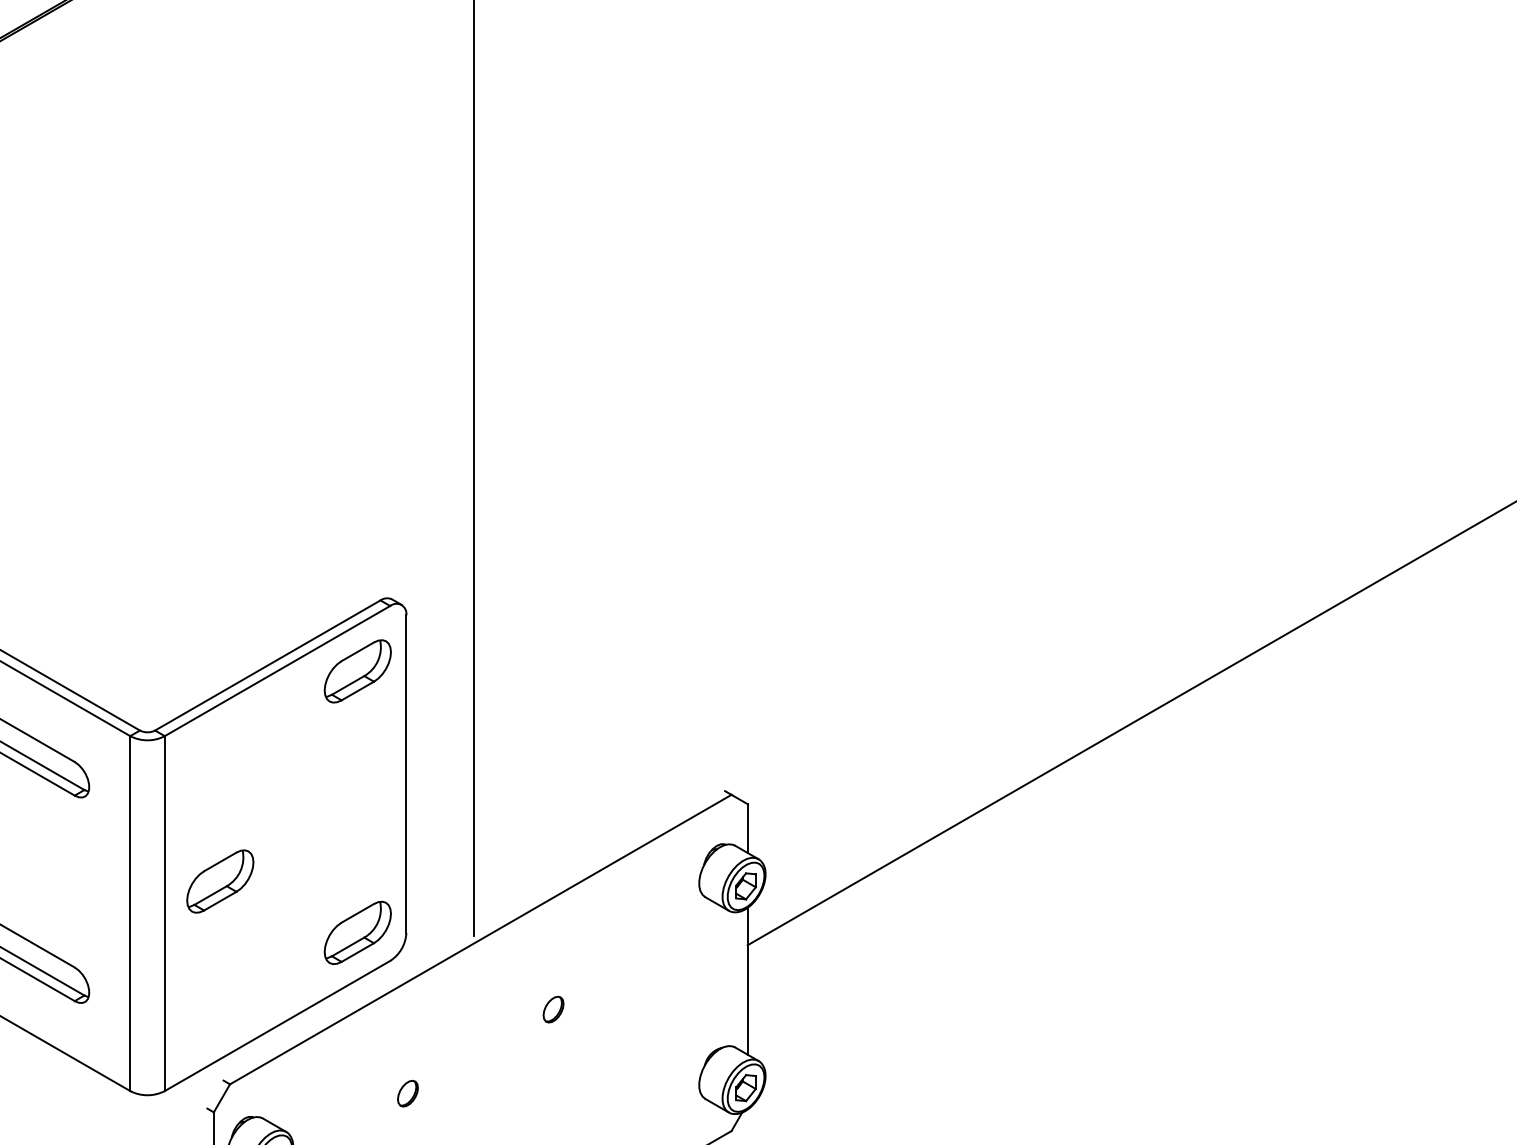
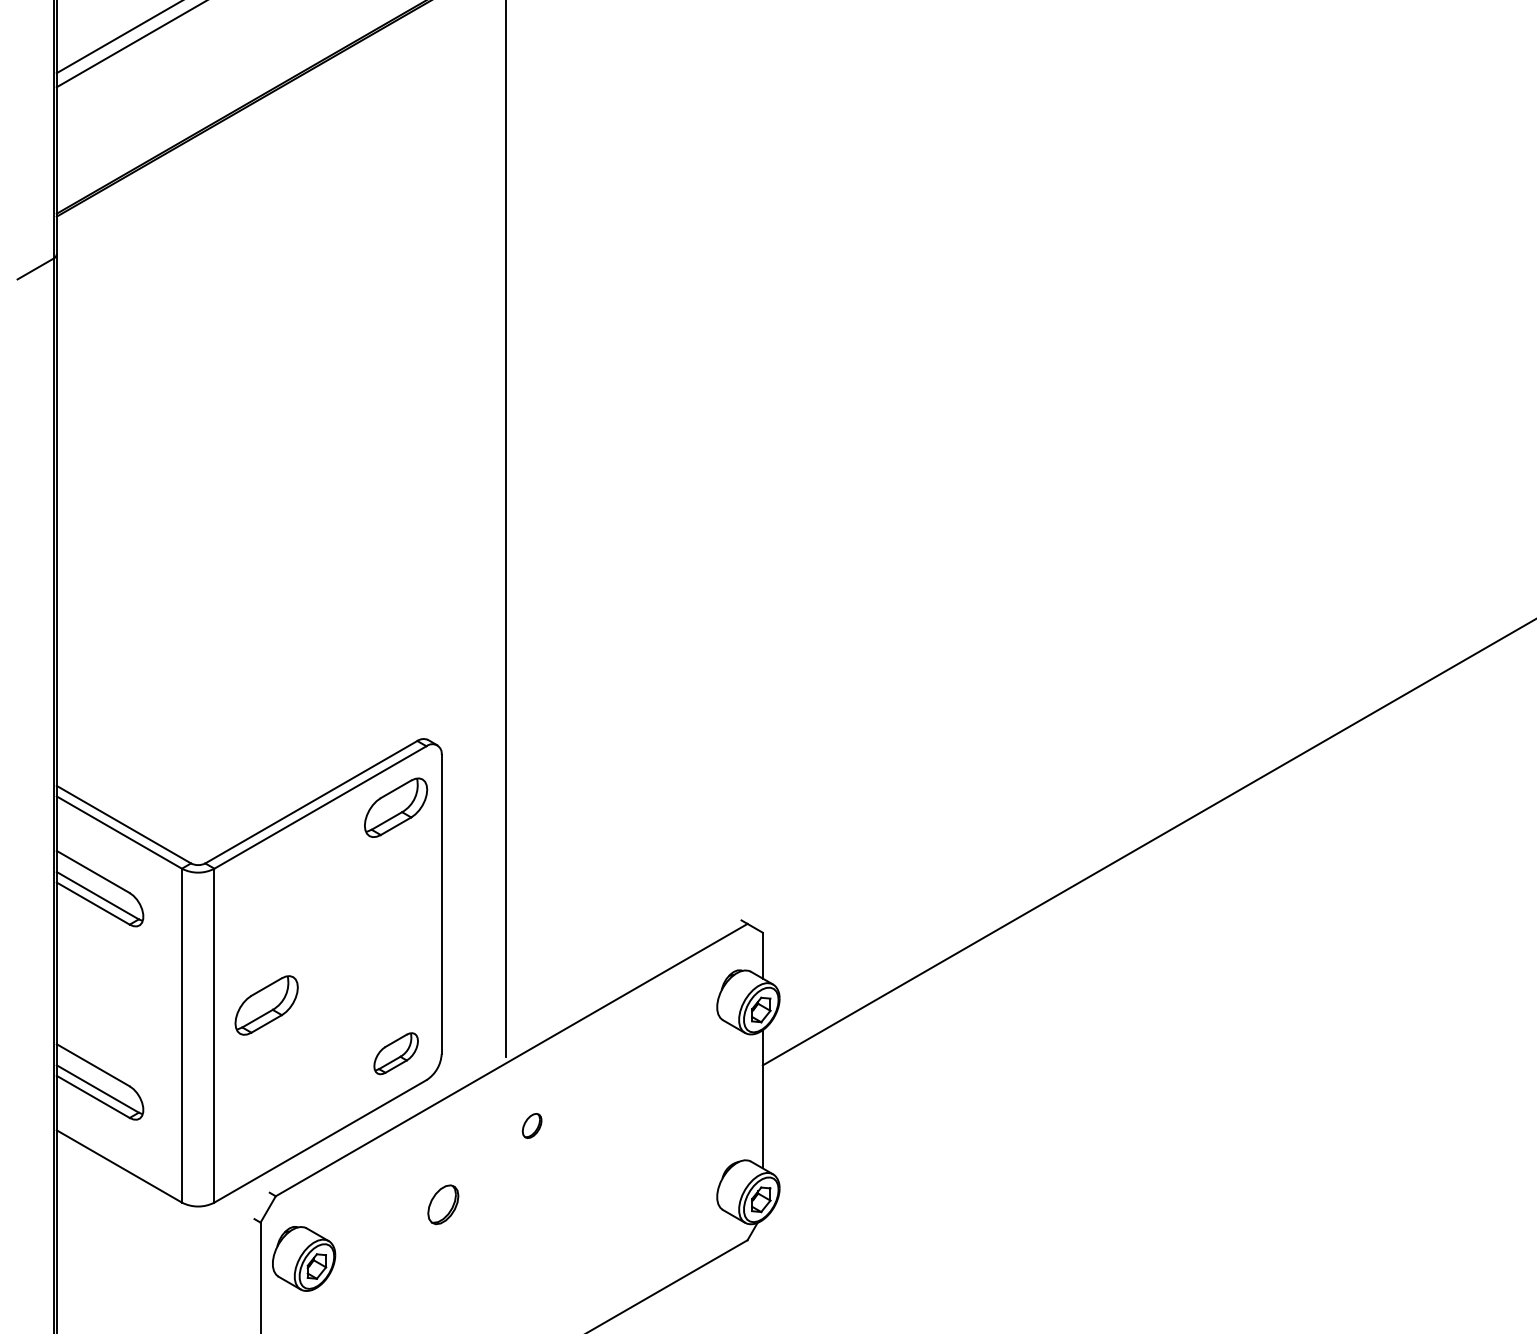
part: (358, 932) -> (396, 1053), size x0.7
part: (552, 1009) -> (531, 1125), moved
part: (407, 1094) -> (442, 1205), size x1.6

